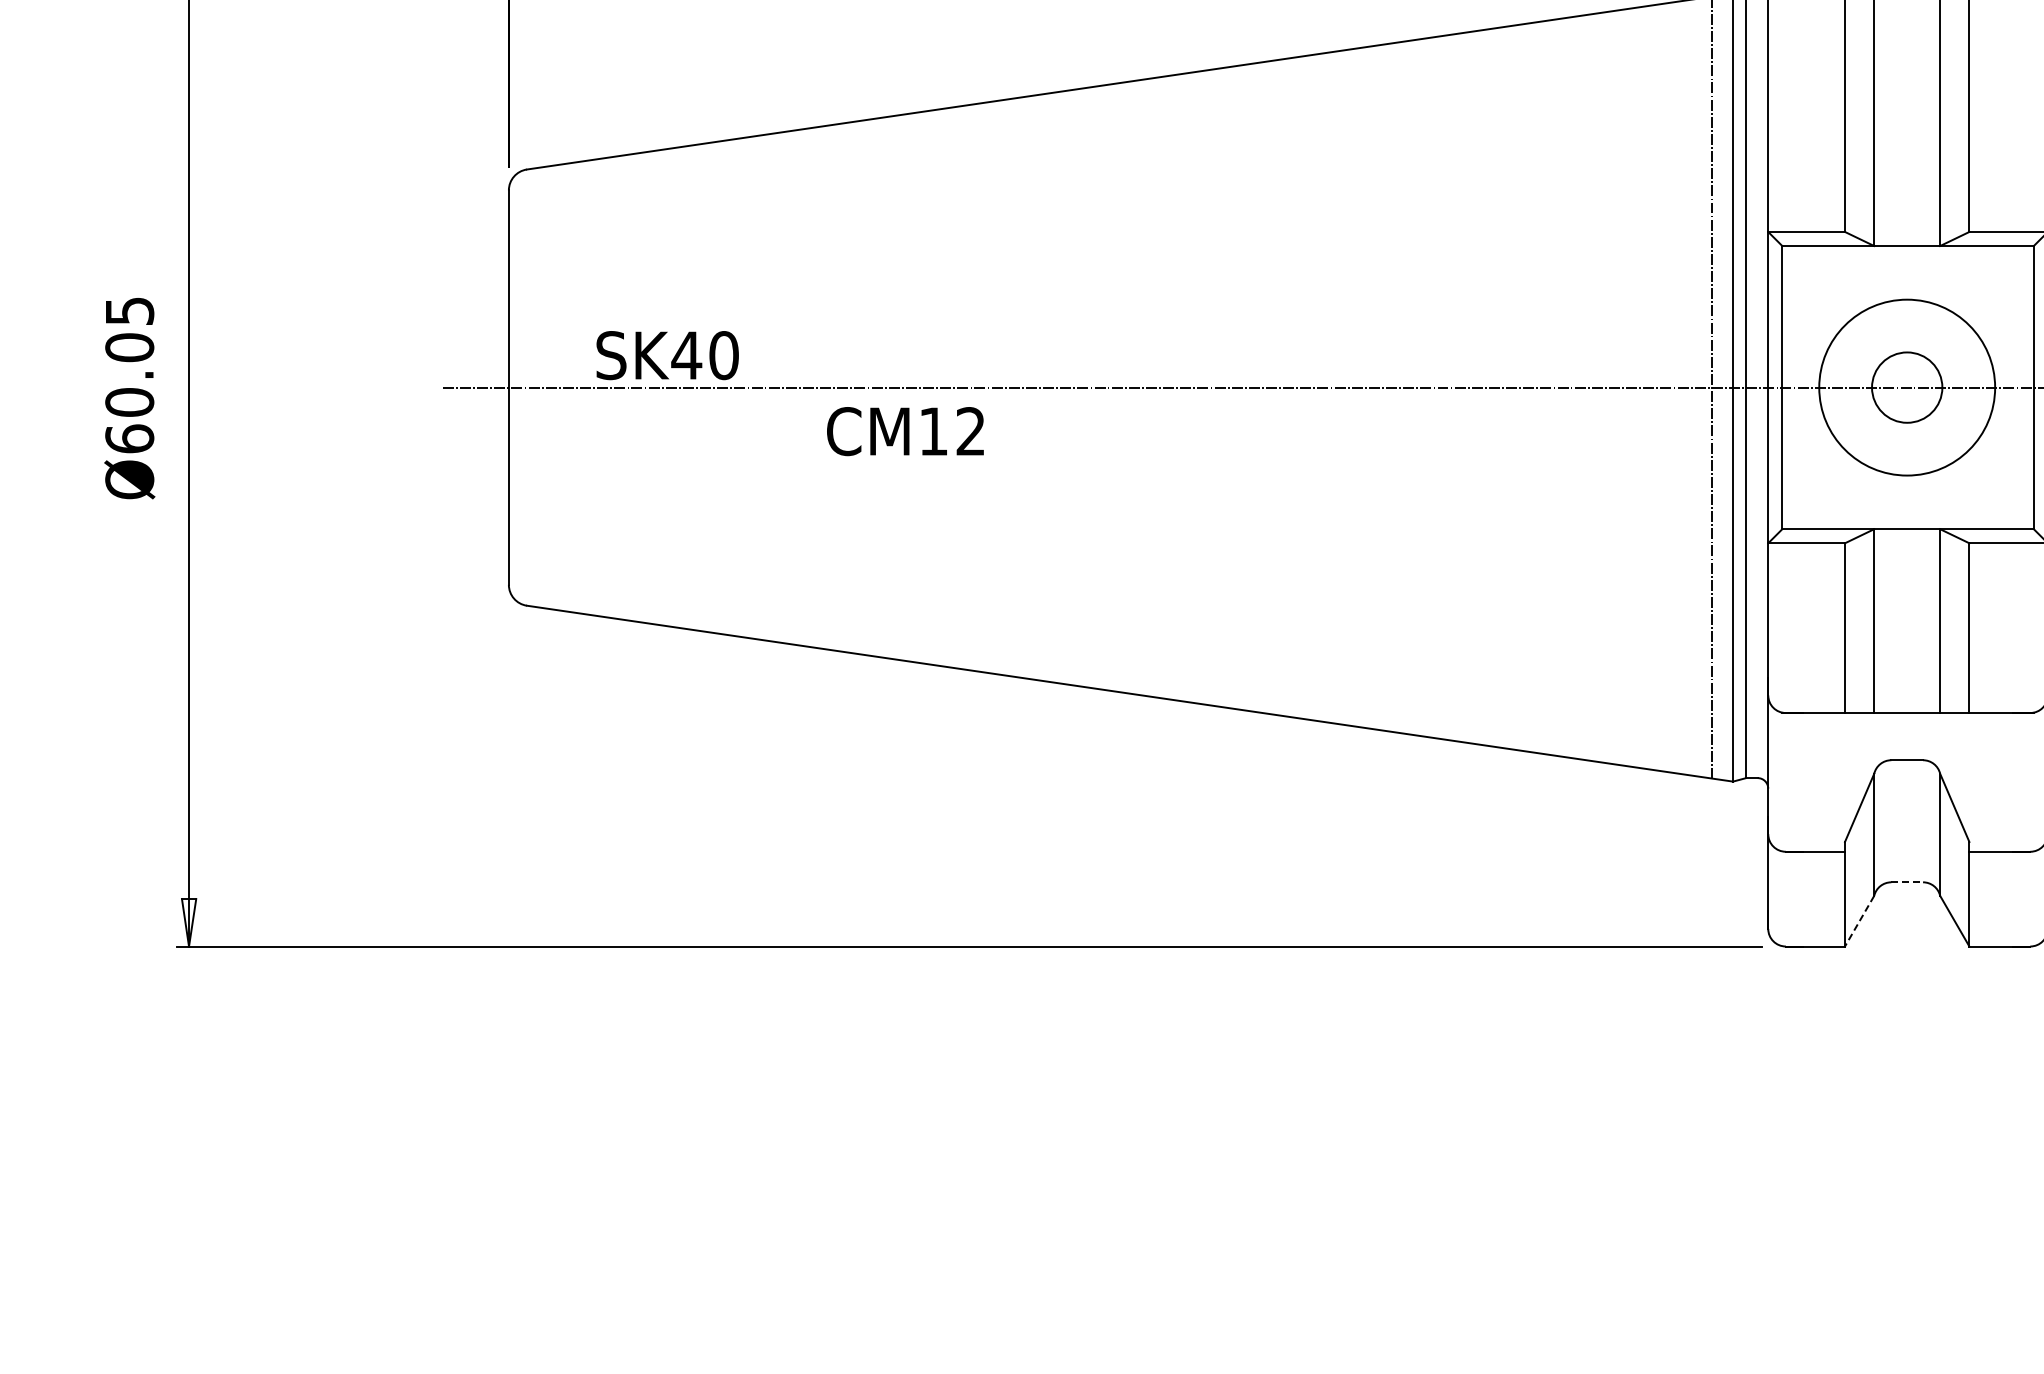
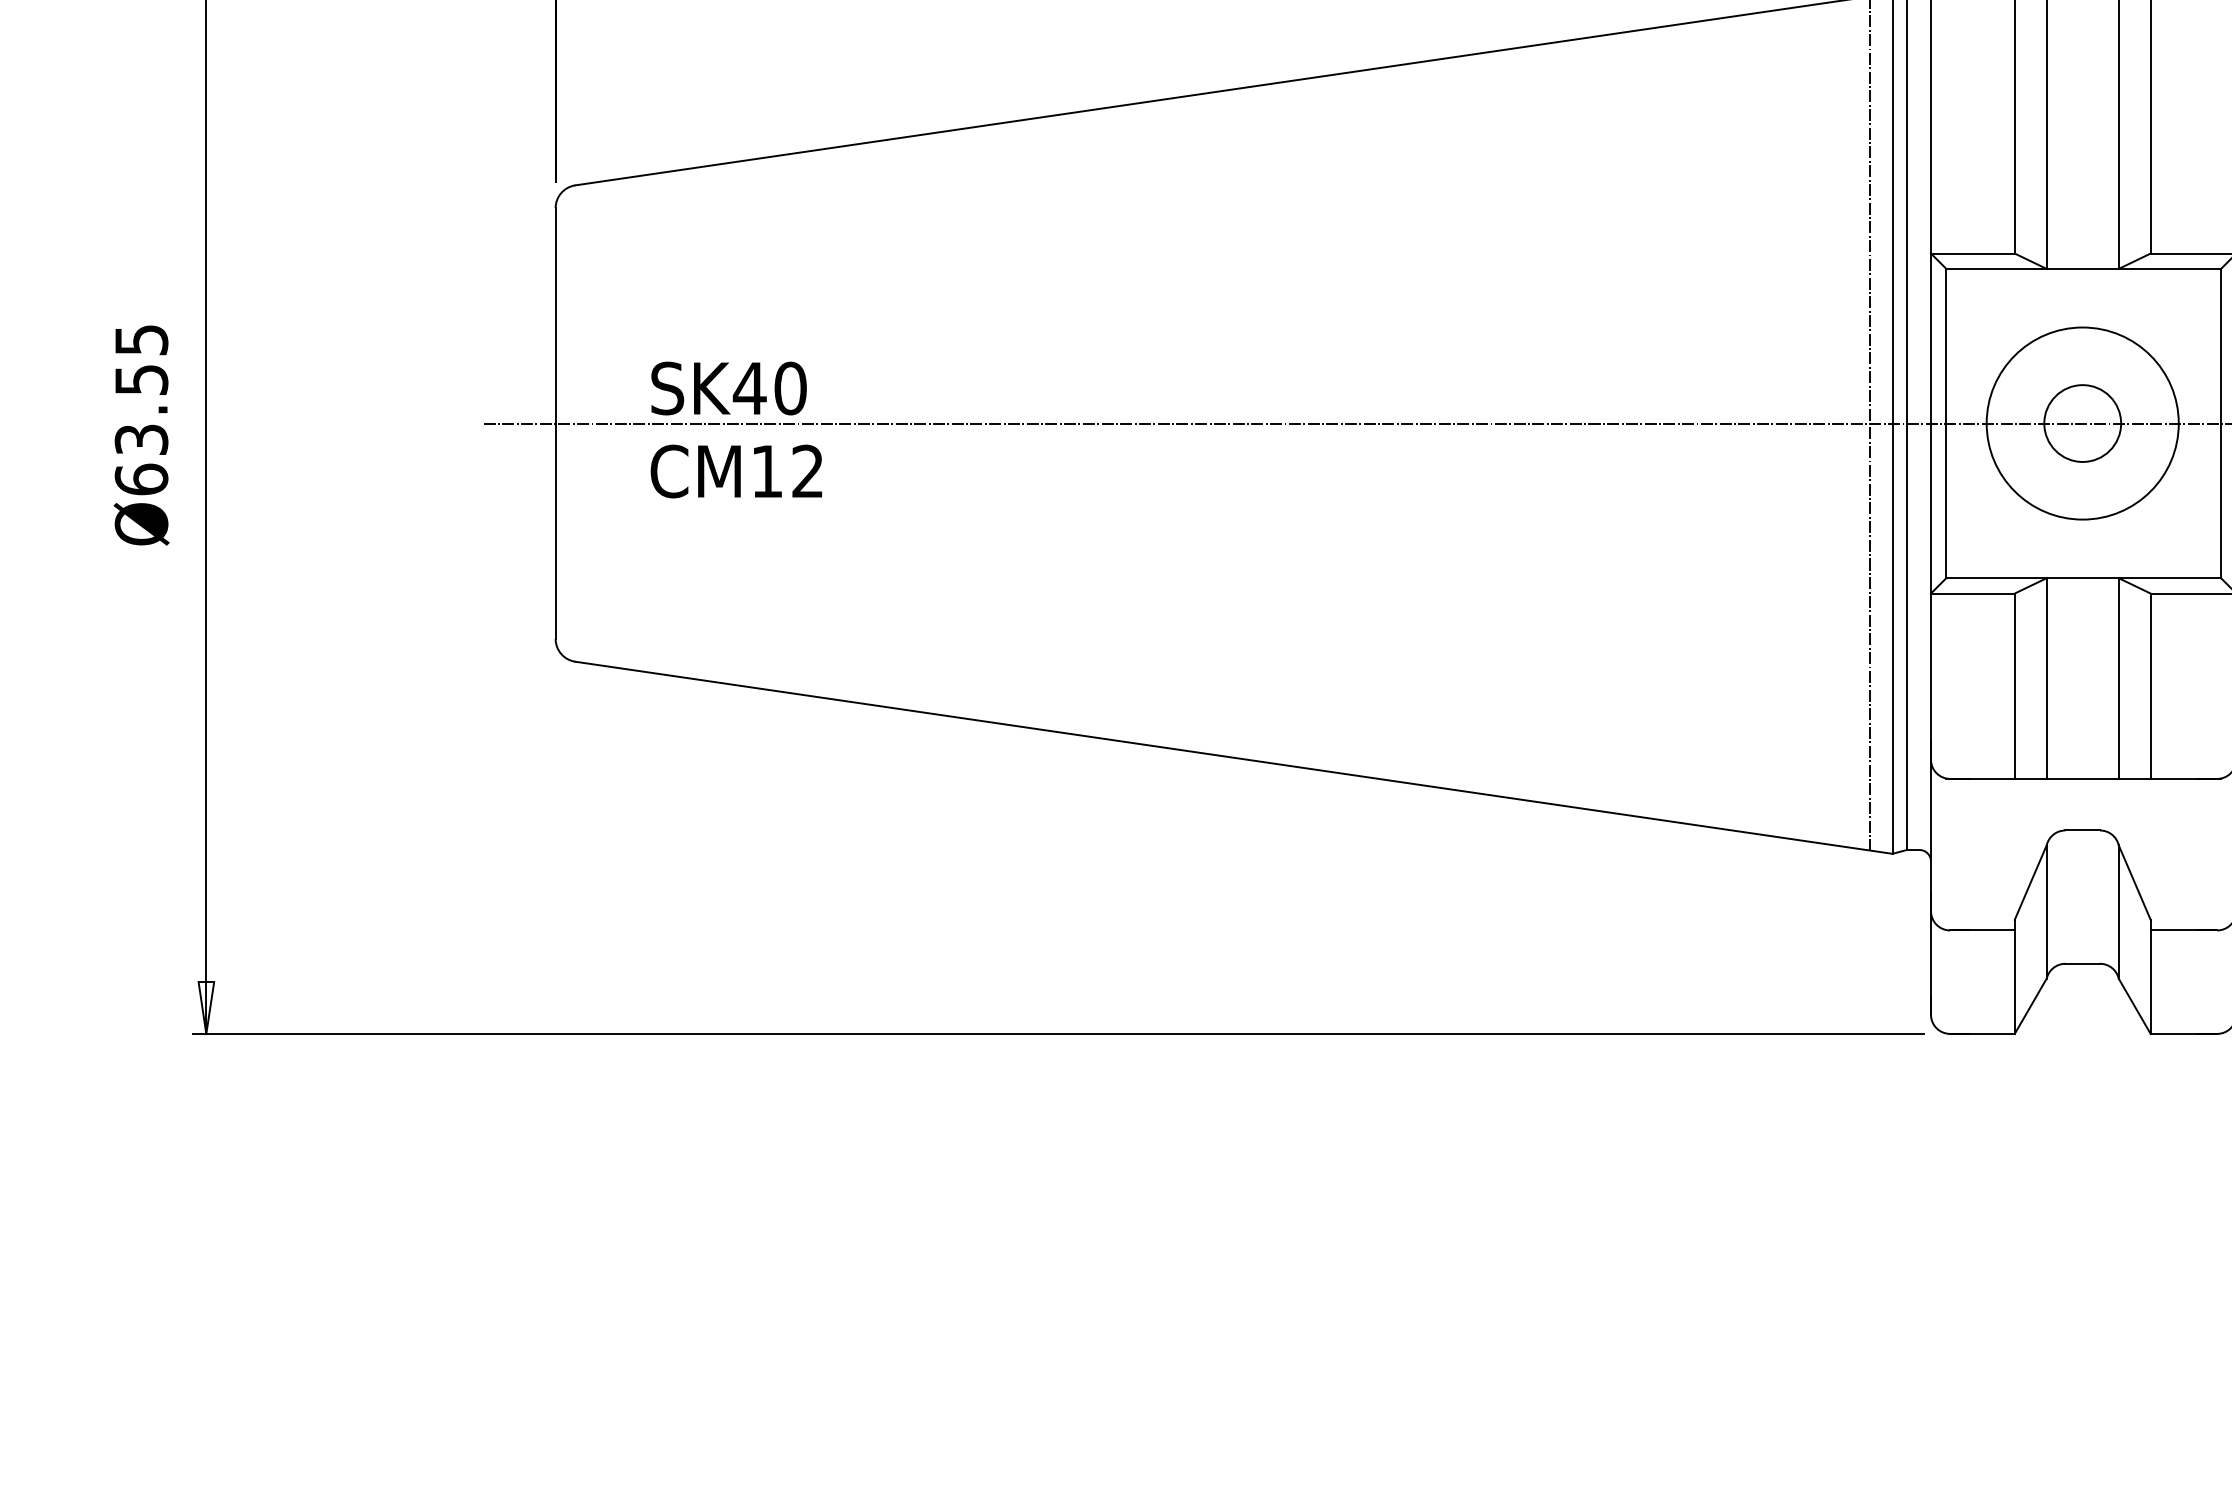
text: (129, 374) -> (141, 409), Ø60.05 -> Ø63.55
text: (905, 431) -> (736, 471), moved
line: (1907, 882) -> (2083, 964), dashed -> solid
line: (1859, 921) -> (2030, 1006), dashed -> solid

